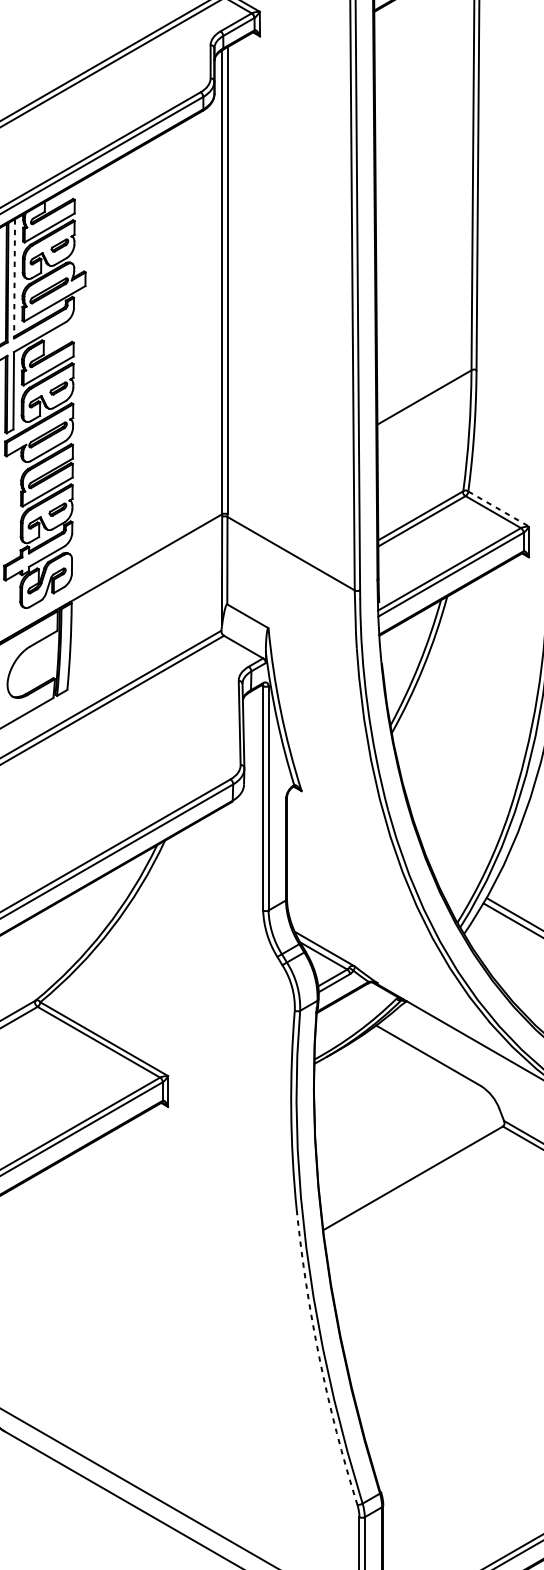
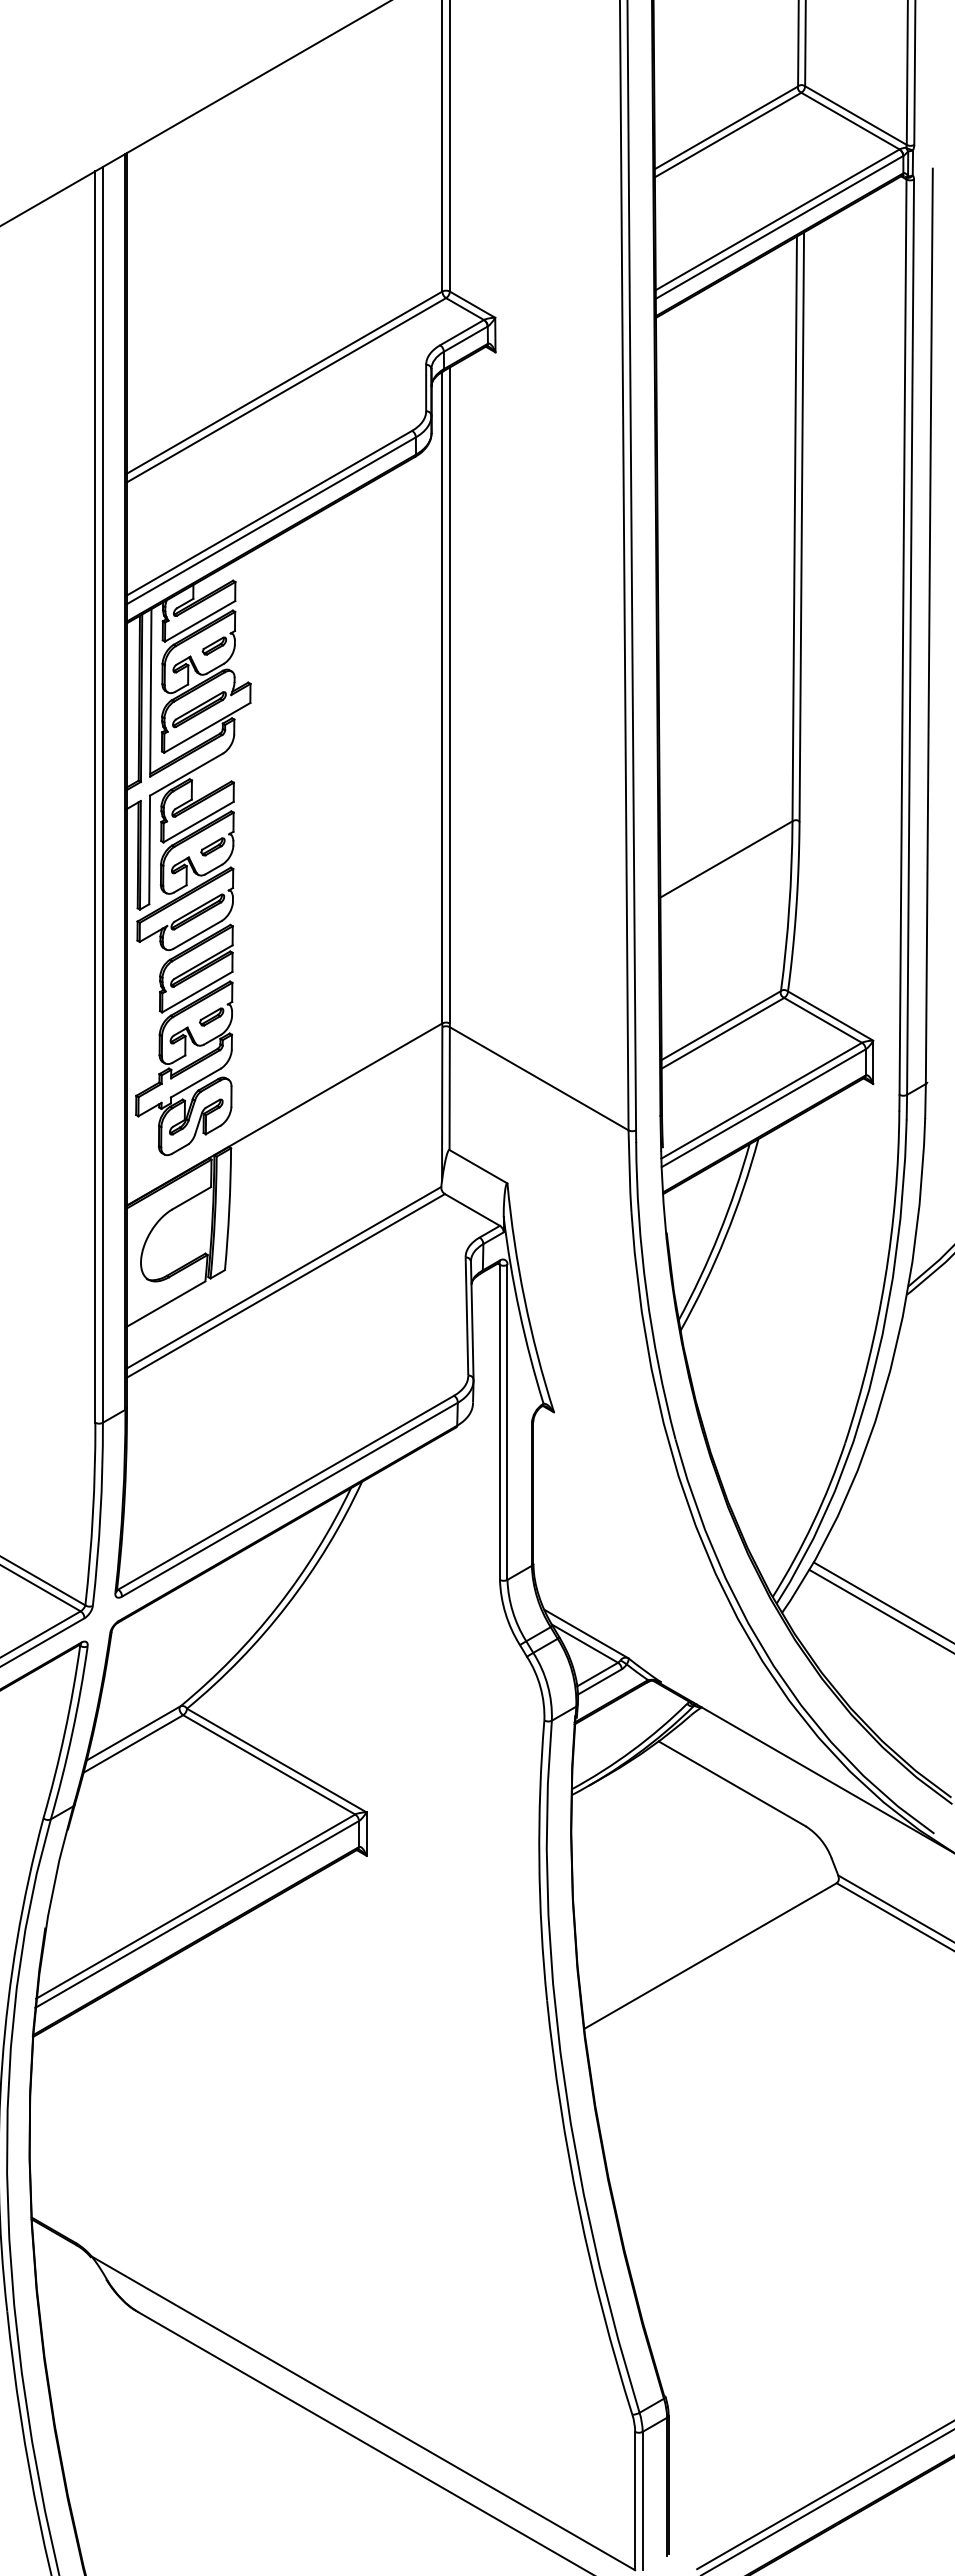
line: (14, 278) -> (150, 692), dashed -> solid
line: (499, 509) -> (831, 1016), dashed -> solid
arc: (319, 1358) -> (579, 2209), dashed -> solid

